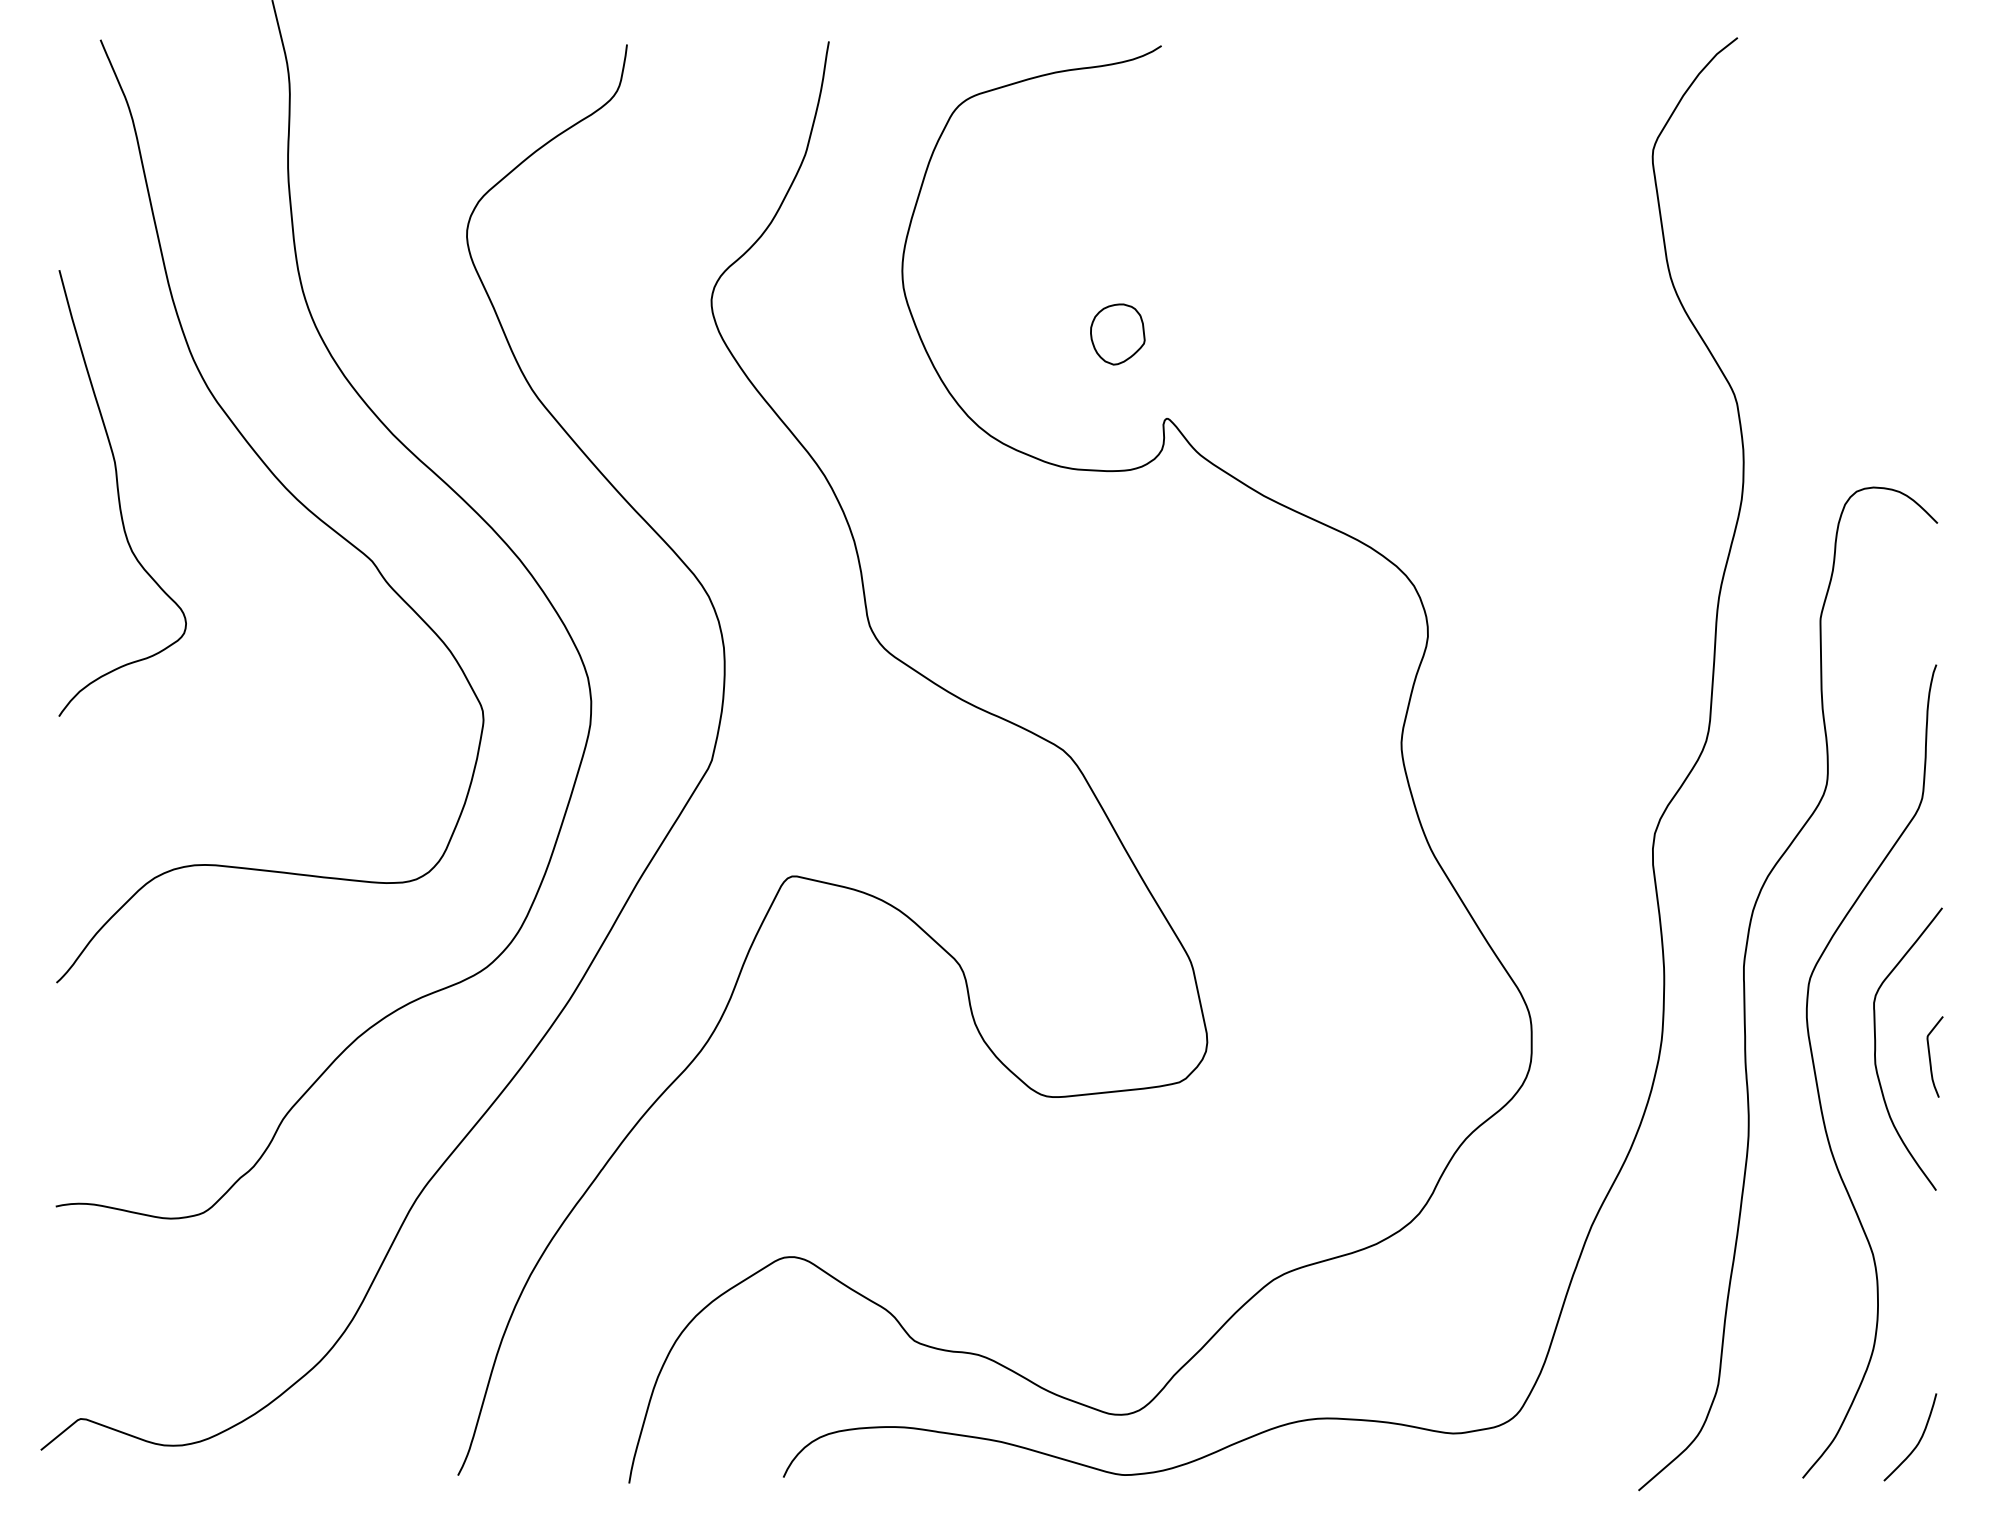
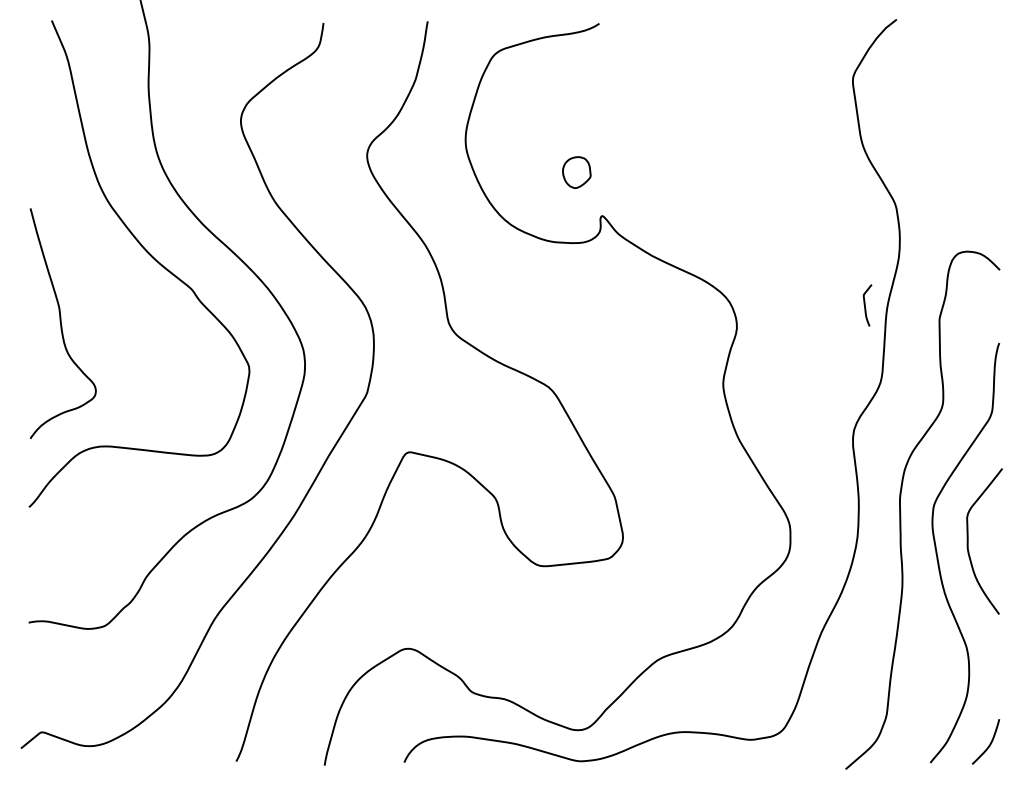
curve: (119, 493) -> (61, 323), moved
curve: (1930, 1056) -> (865, 305), moved

